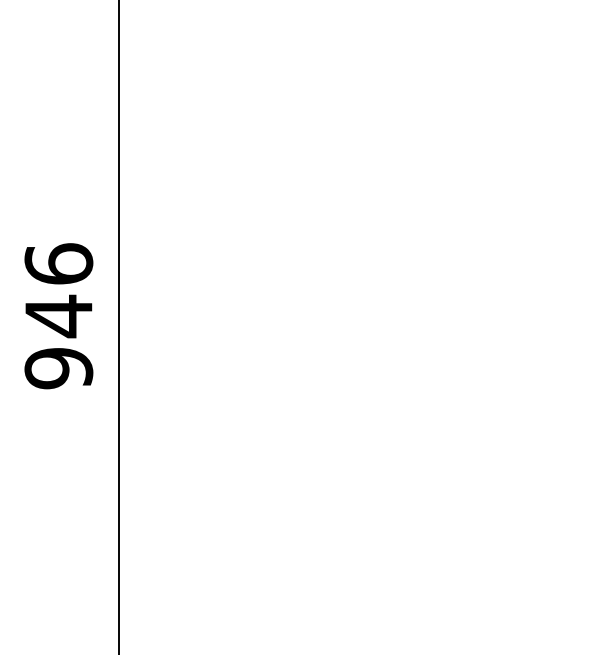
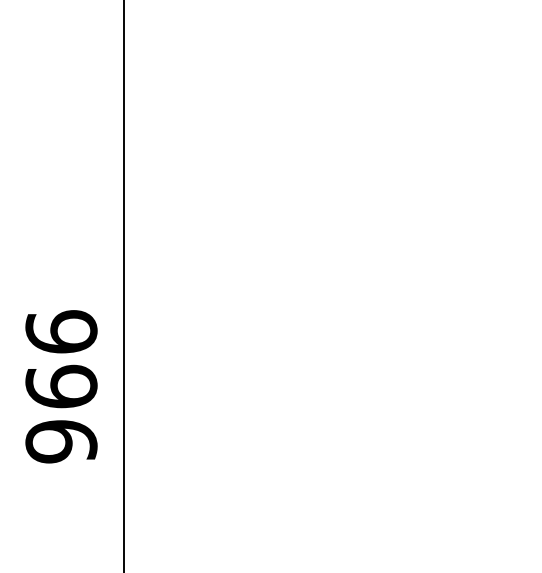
text: (58, 316) -> (61, 387), 946 -> 966

